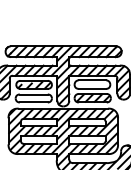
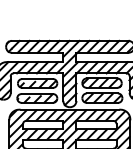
hatch: (91, 84) -> (100, 83), added
hatch: (33, 98) -> (36, 98), added

